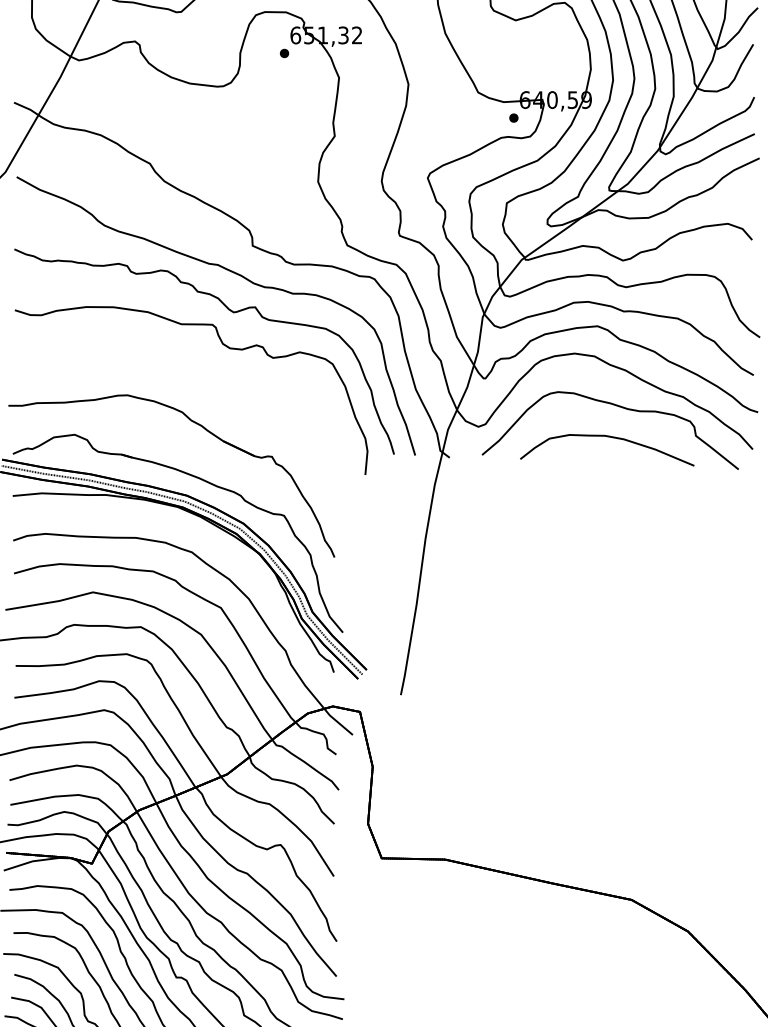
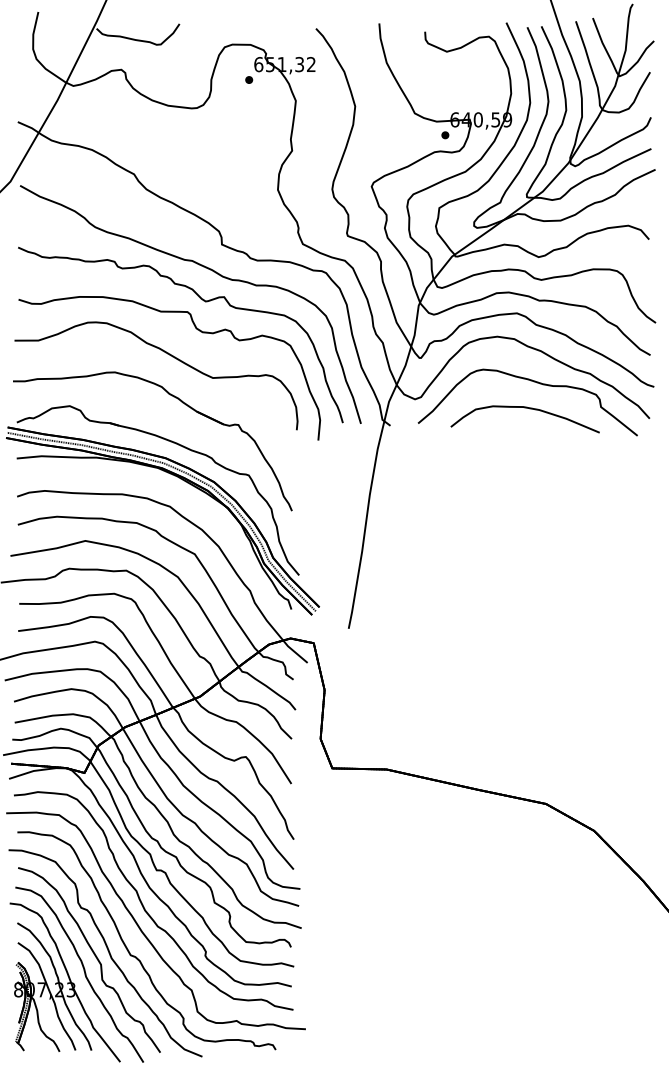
part: (189, 374) -> (167, 354), added

